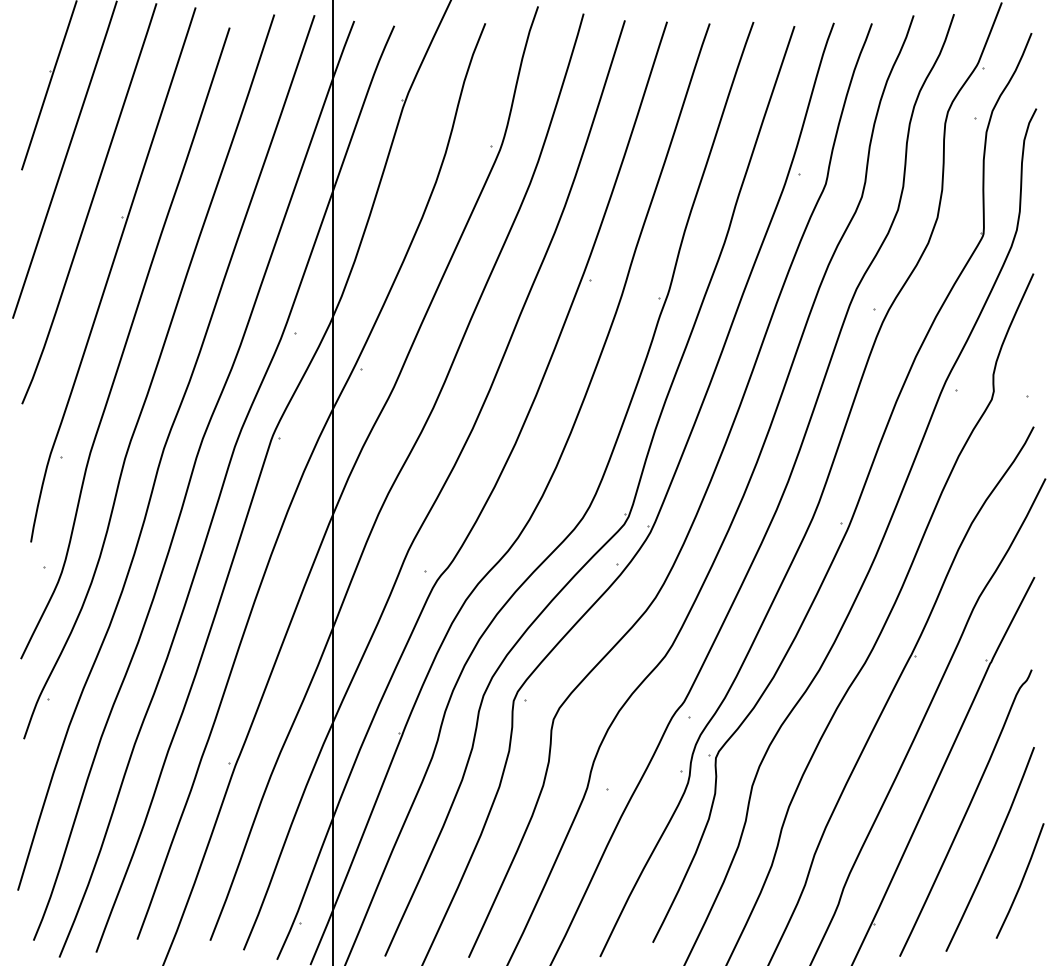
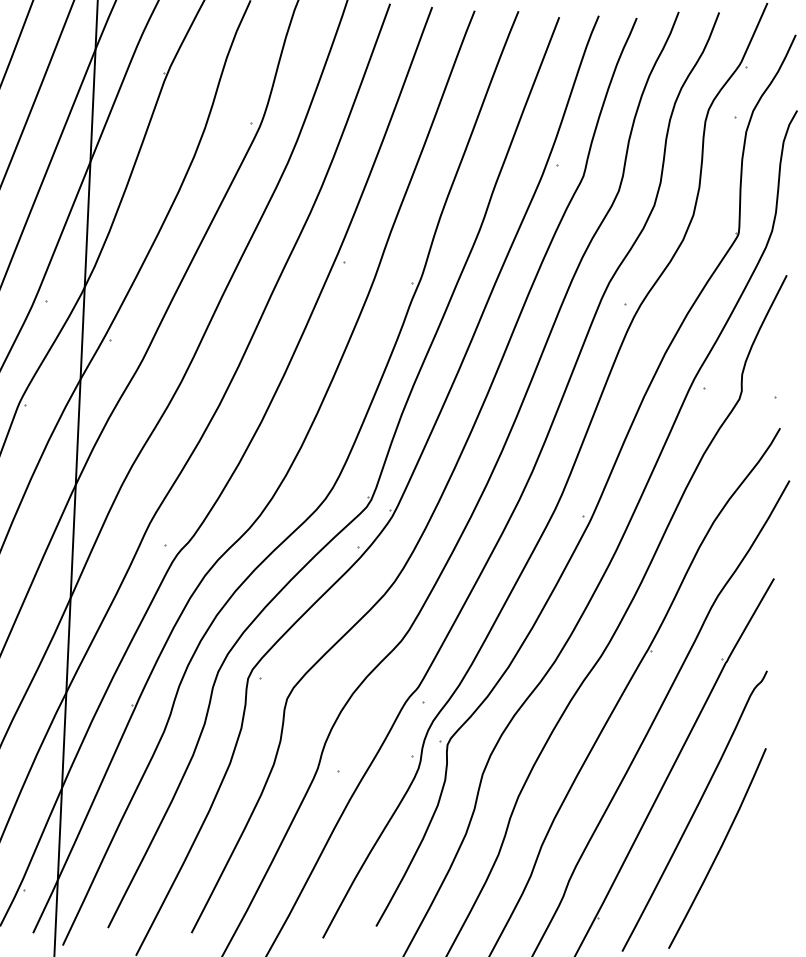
line: (1021, 880) -> (747, 881), removed

